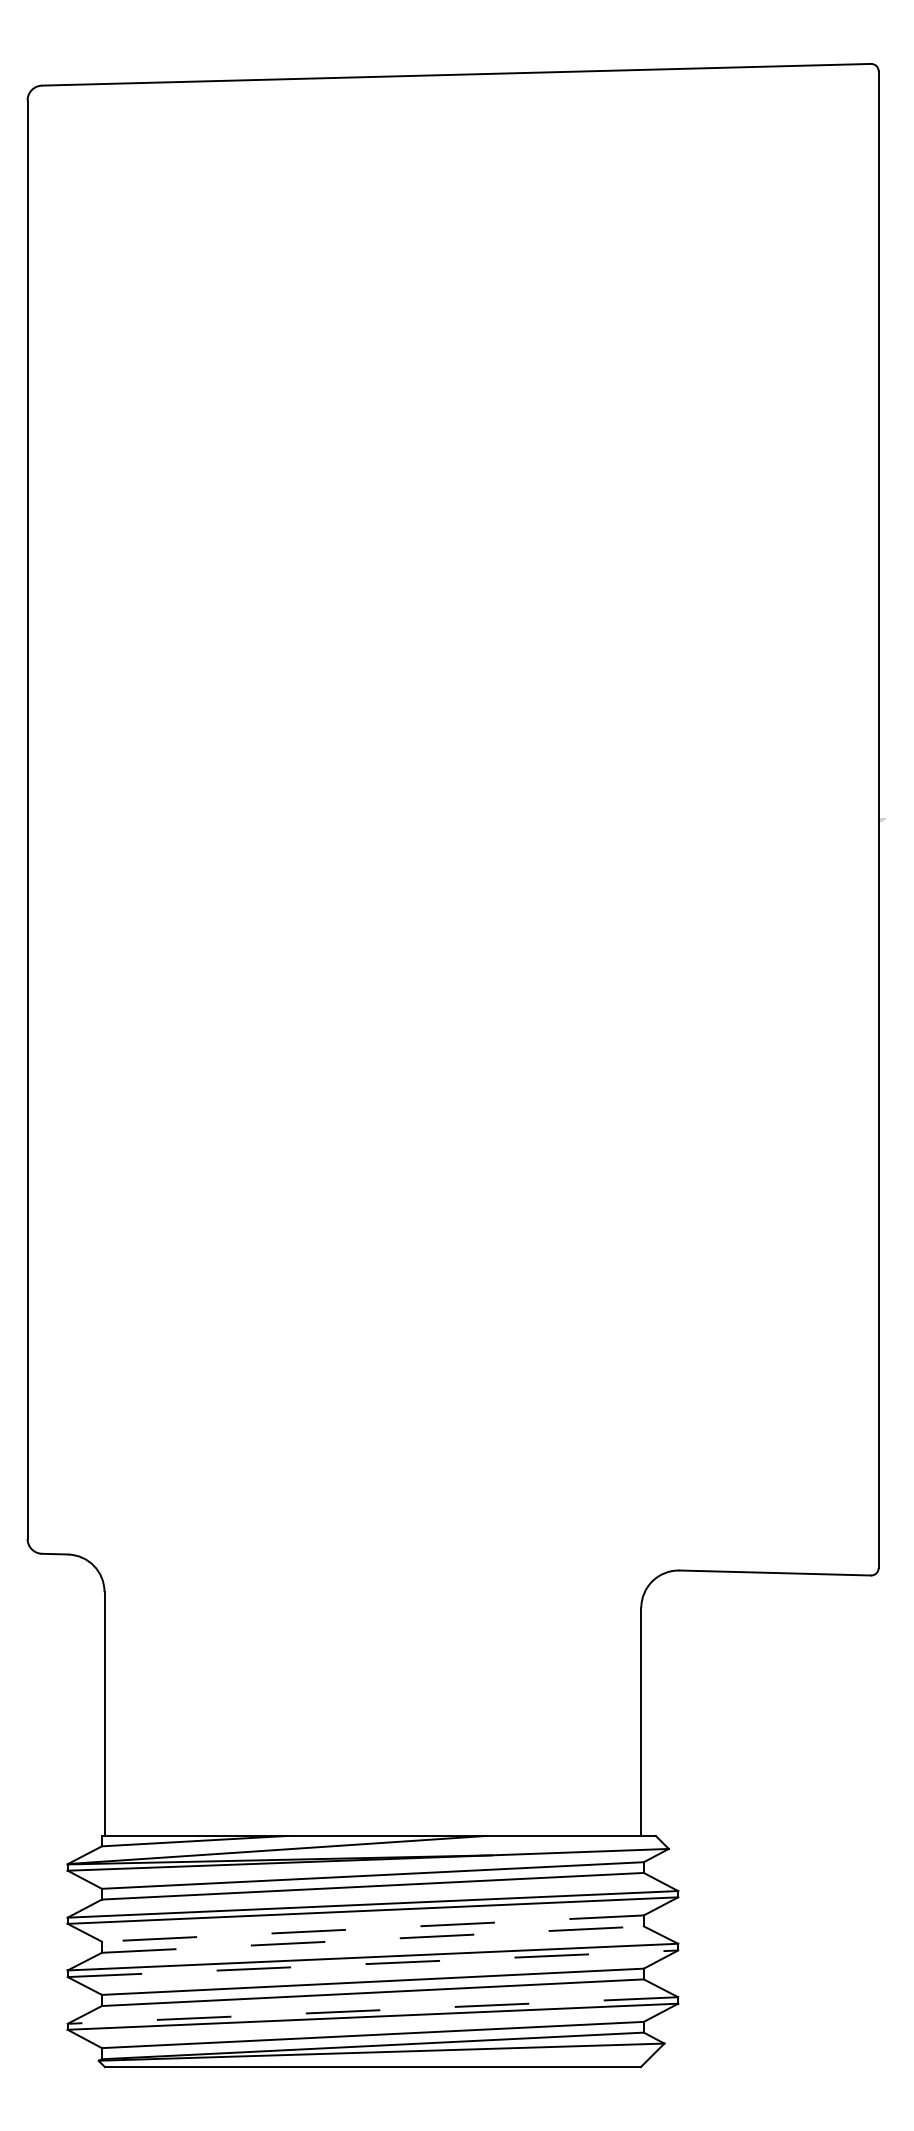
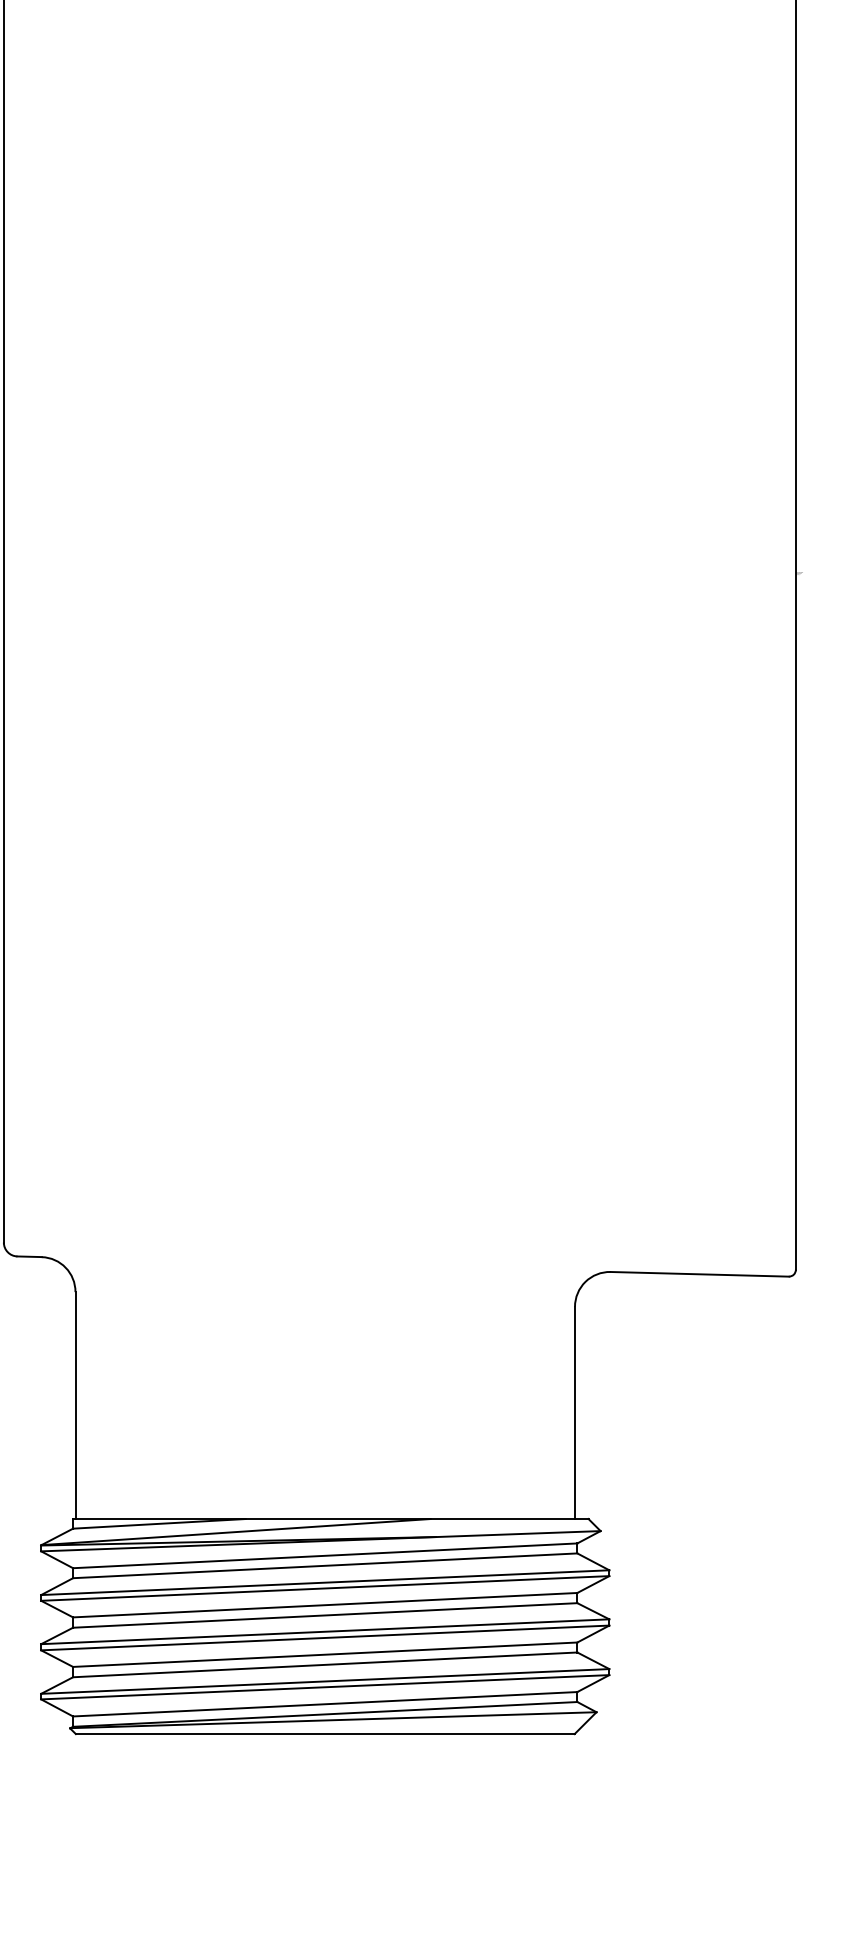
line: (372, 1928) -> (324, 1605), dashed -> solid
line: (373, 1939) -> (325, 1615), dashed -> solid
line: (372, 1963) -> (324, 1637), dashed -> solid
line: (372, 2010) -> (324, 1681), dashed -> solid

